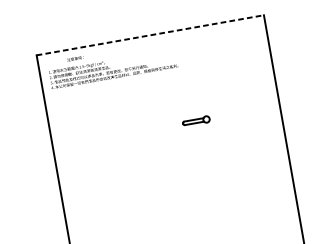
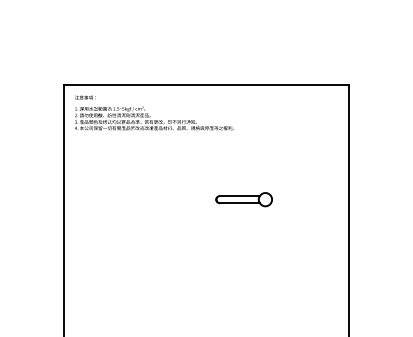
line: (150, 35) -> (206, 85), dashed -> solid
text: (75, 58) -> (85, 97), moved
part: (195, 121) -> (243, 199), size x1.67

